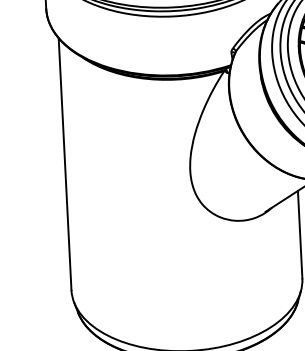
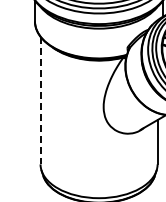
line: (64, 164) -> (40, 100), solid -> dashed

